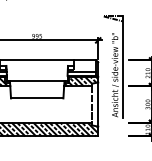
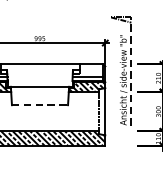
line: (122, 67) -> (131, 72), solid -> dashed
line: (37, 98) -> (40, 105), solid -> dashed

